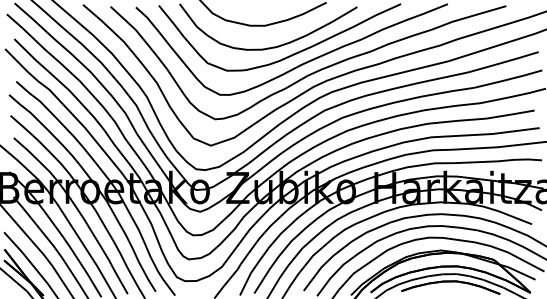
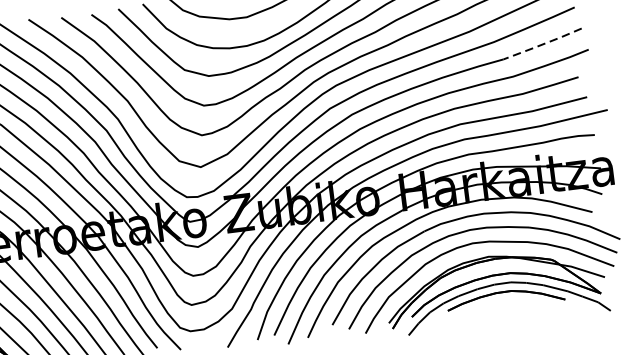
line: (508, 79) -> (543, 44), solid -> dashed

